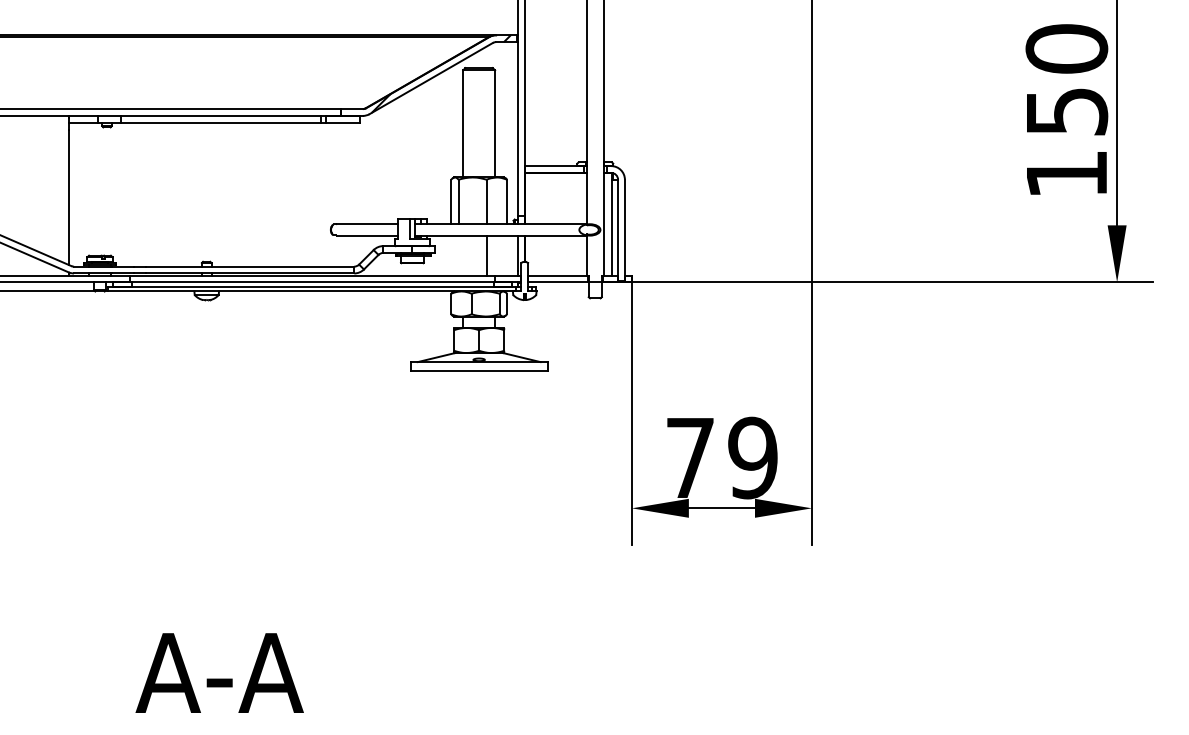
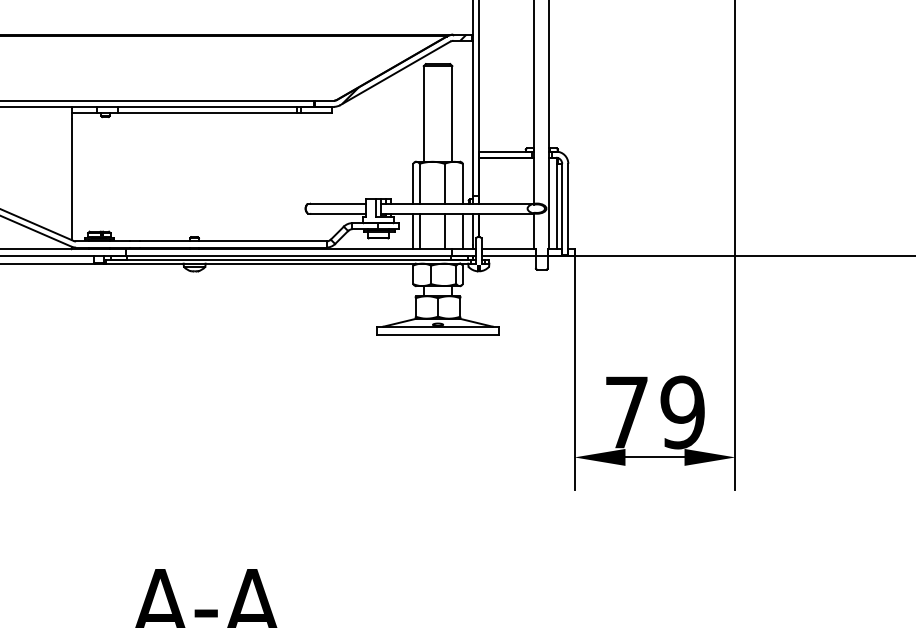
line: (451, 255) -> (413, 231), added
line: (458, 255) -> (419, 231), added
line: (507, 255) -> (463, 231), added

